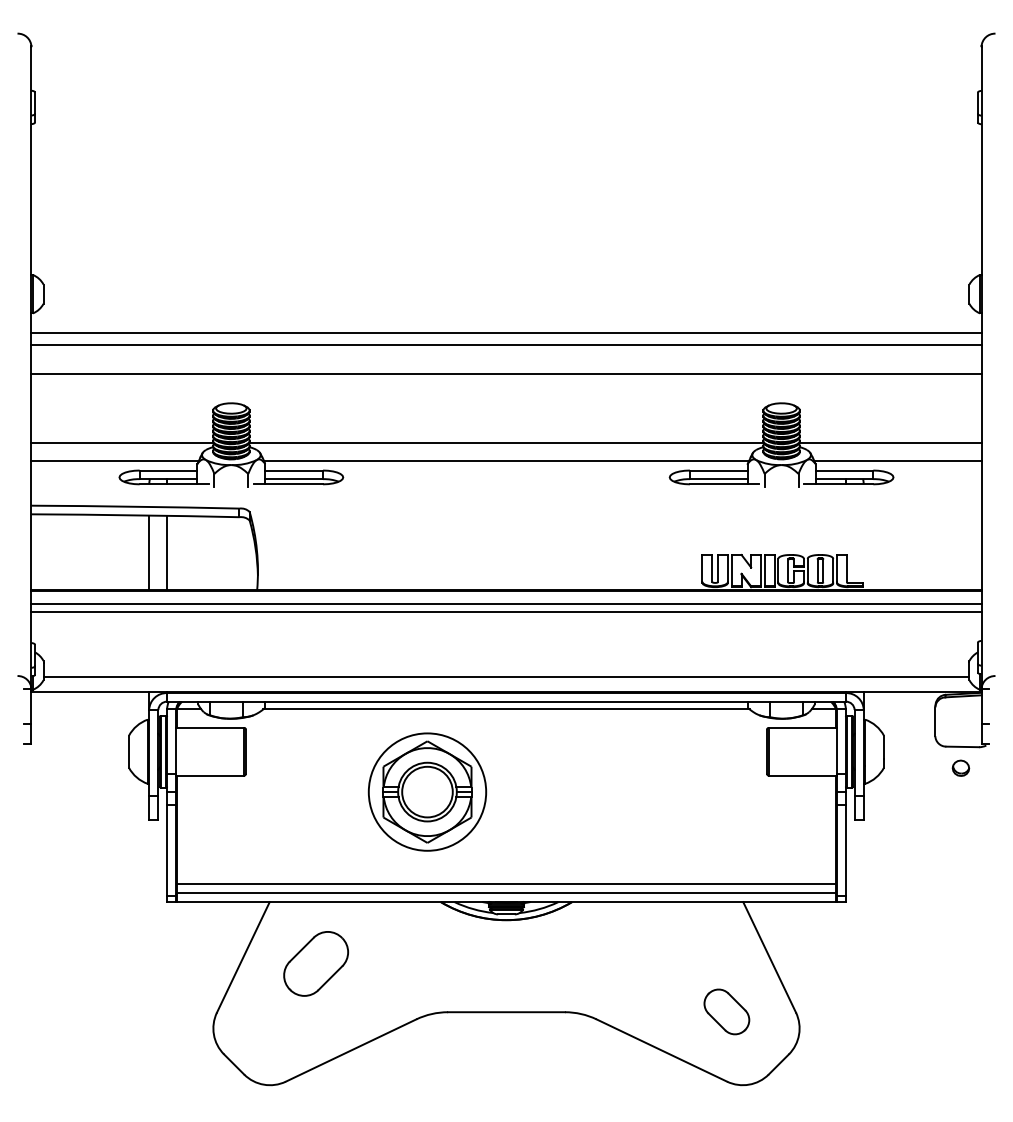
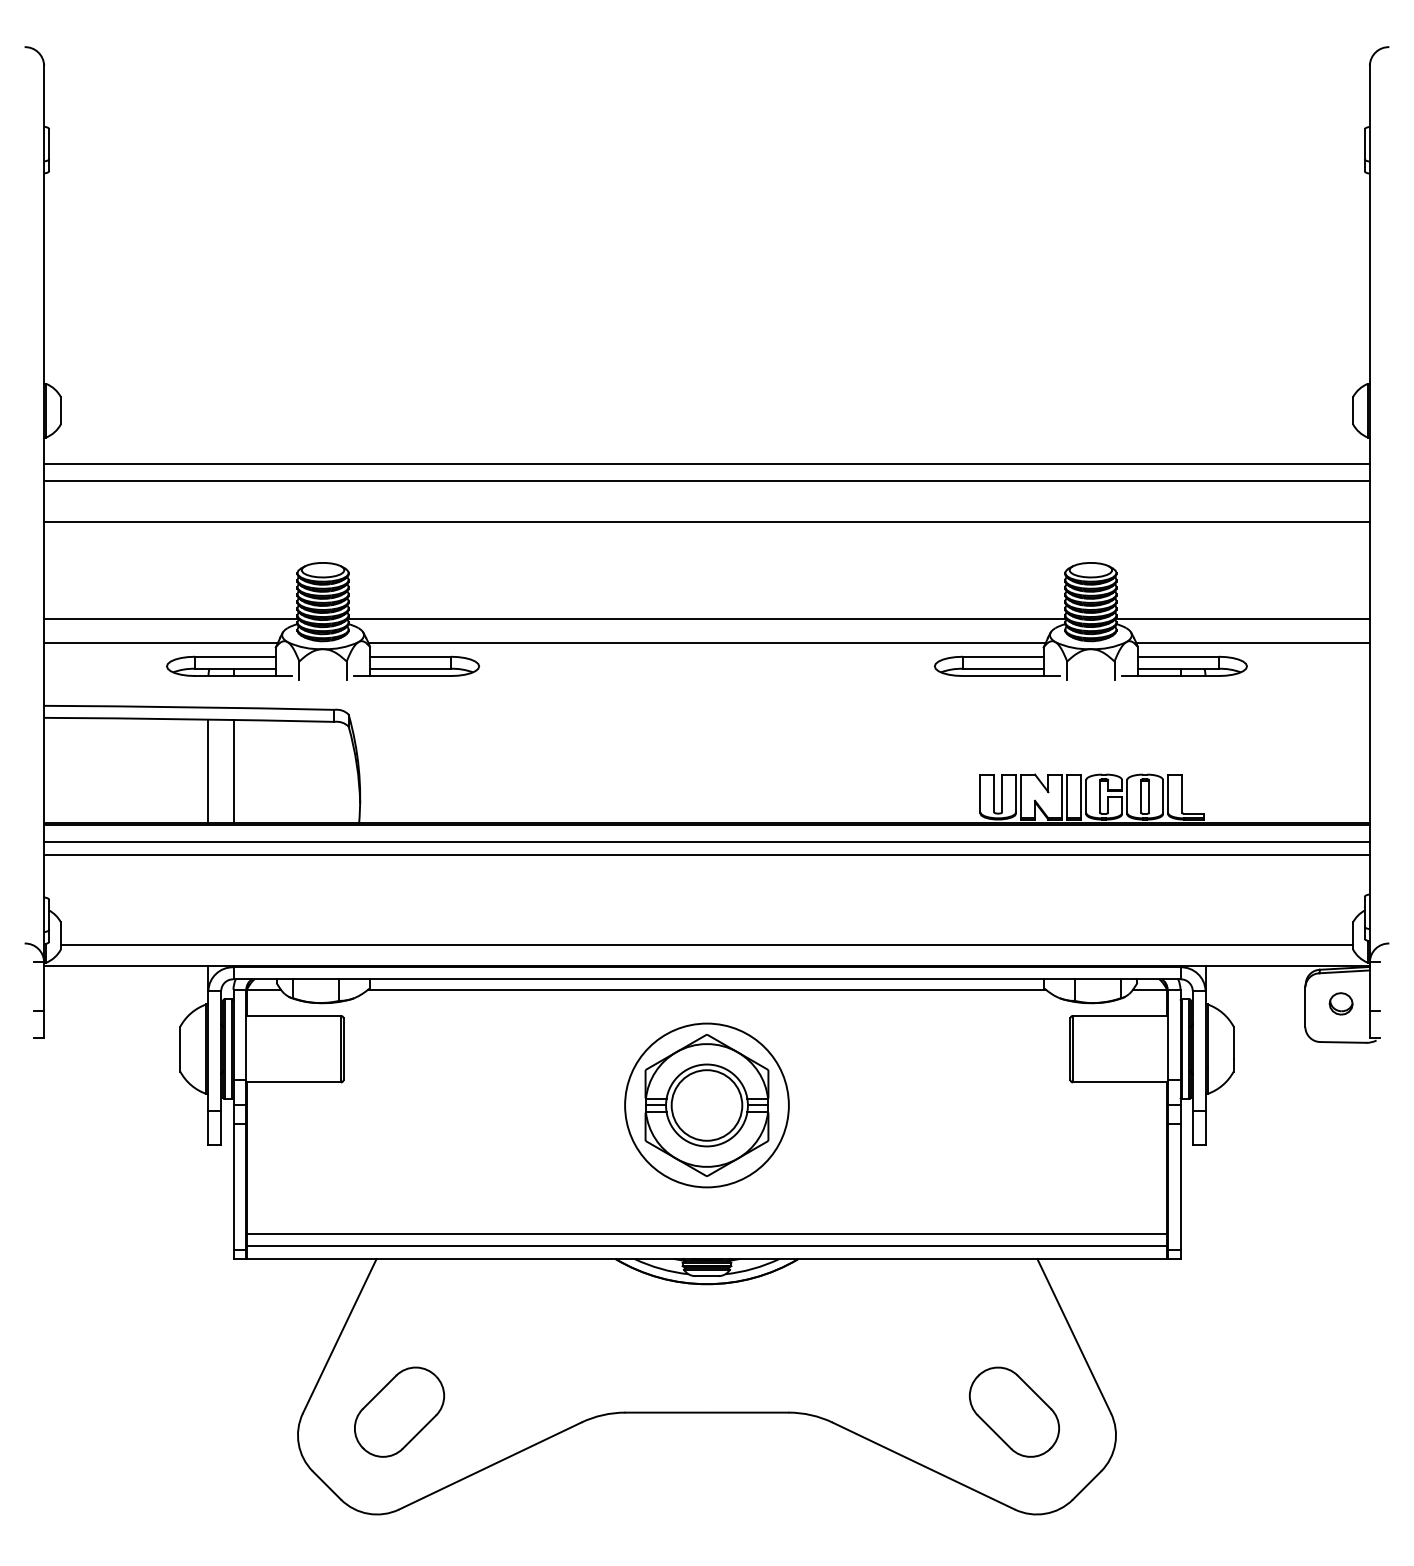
part: (960, 767) -> (1340, 1002), moved
part: (427, 791) -> (707, 1104), moved
part: (315, 963) -> (398, 1411), moved
part: (726, 1011) -> (1013, 1411), size x1.43

